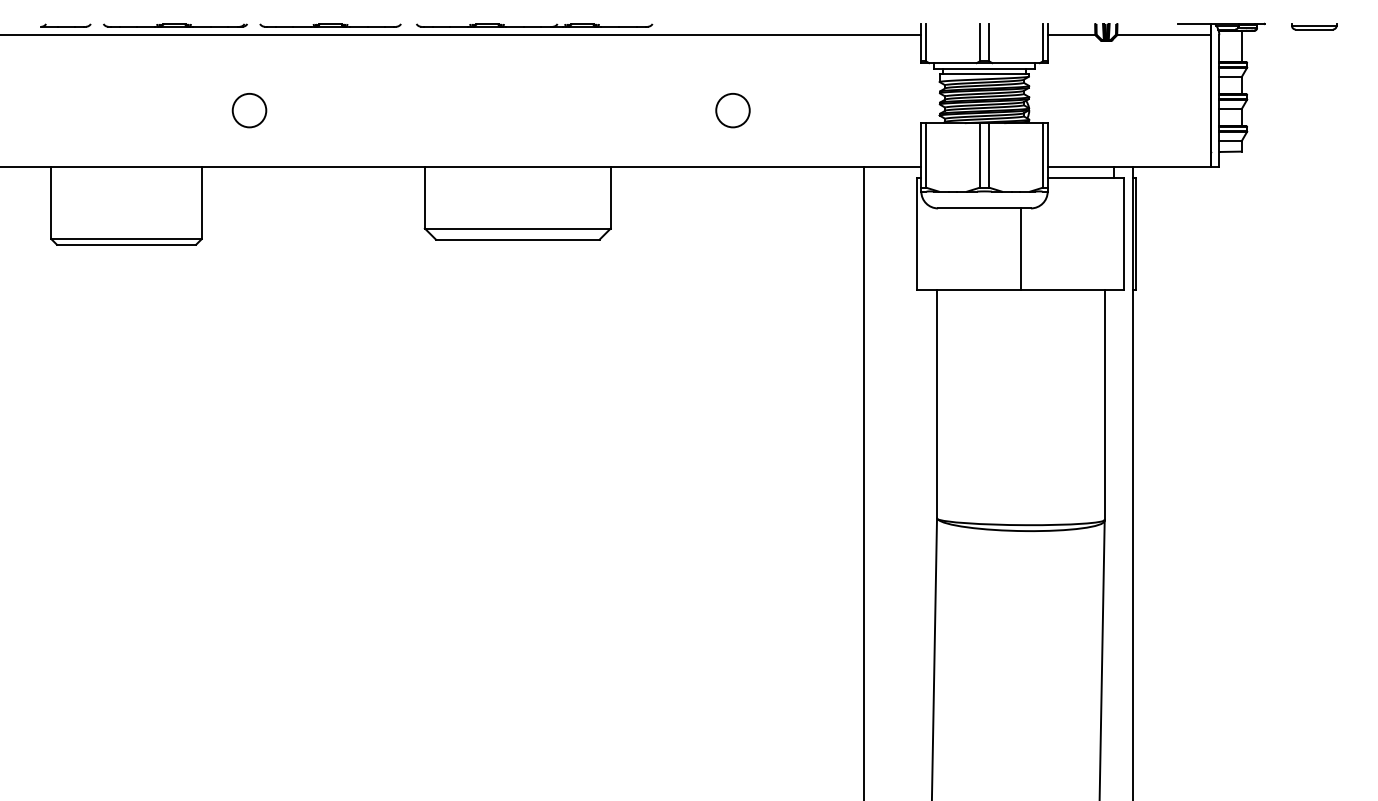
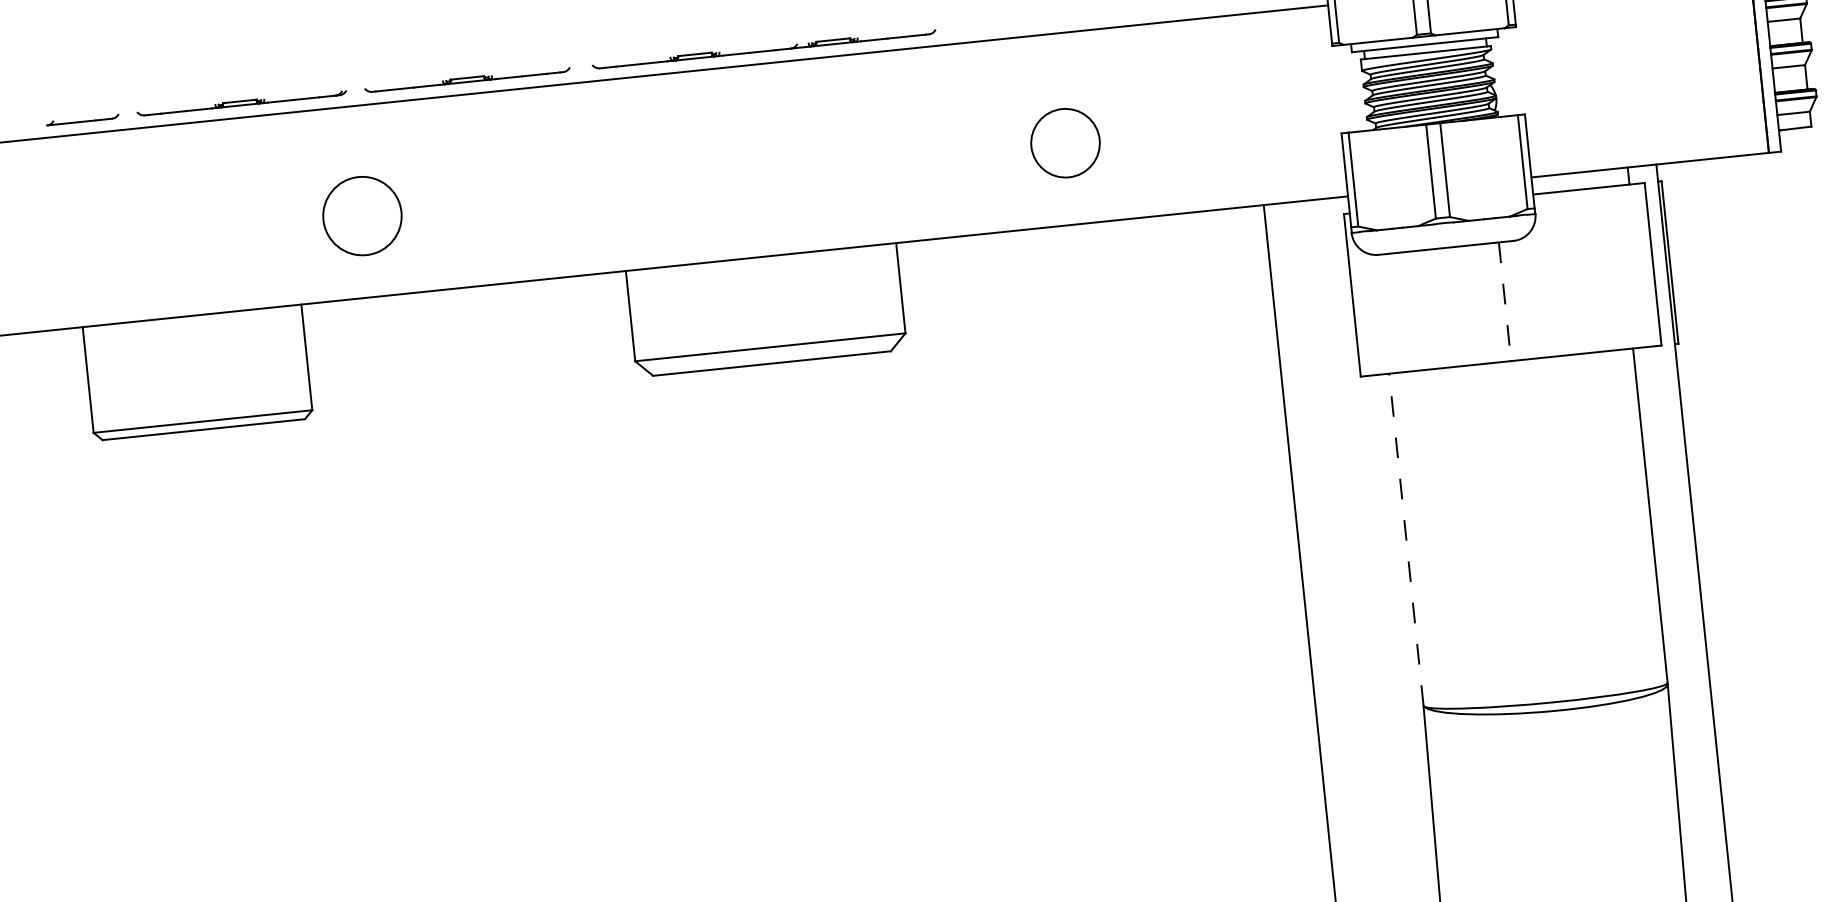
circle: (249, 110) -> (362, 215), size x1.6
circle: (732, 110) -> (1064, 143), size x1.4
line: (1020, 249) -> (1504, 302), solid -> dashed
line: (937, 403) -> (1406, 538), solid -> dashed

